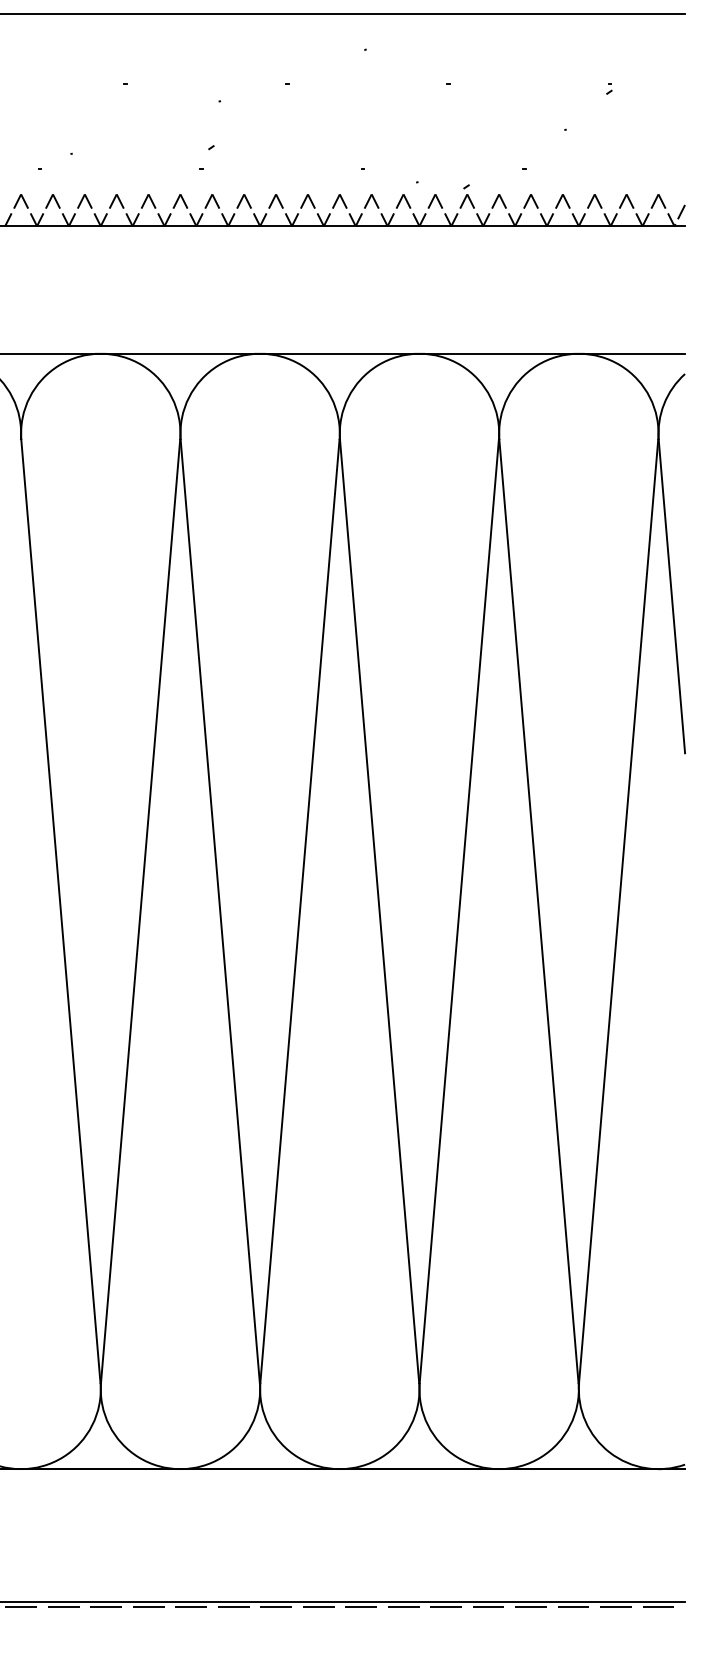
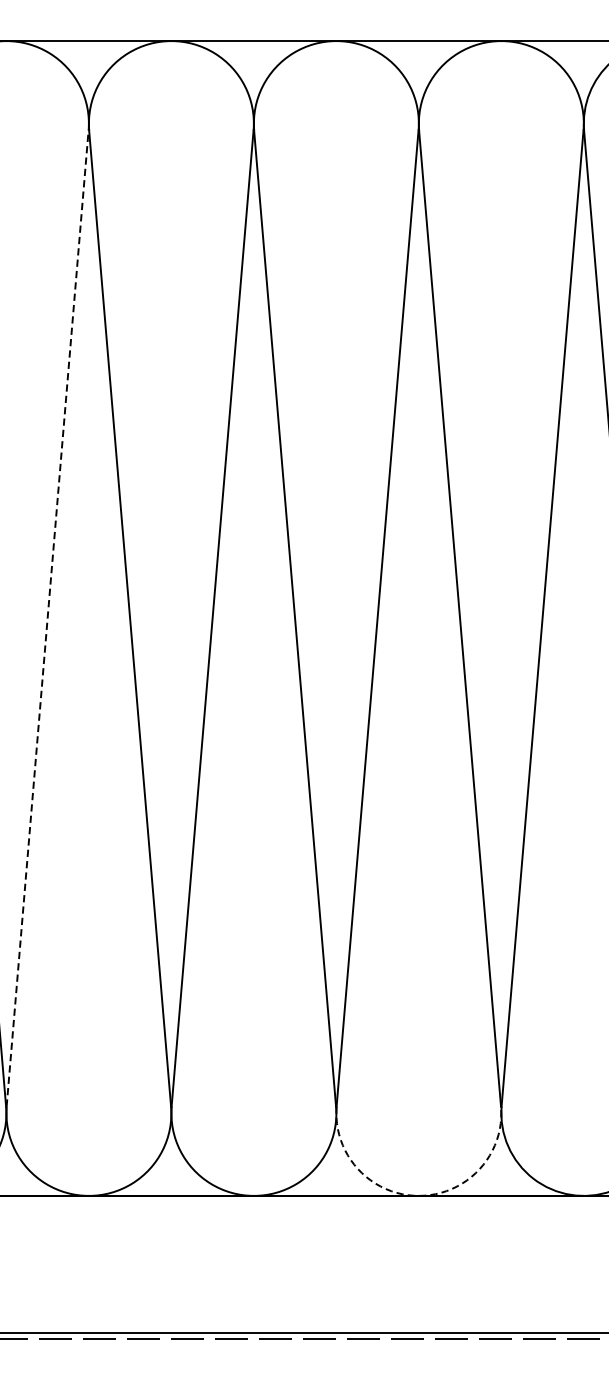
line: (140, 911) -> (47, 618), solid -> dashed
arc: (499, 1469) -> (419, 1196), solid -> dashed

